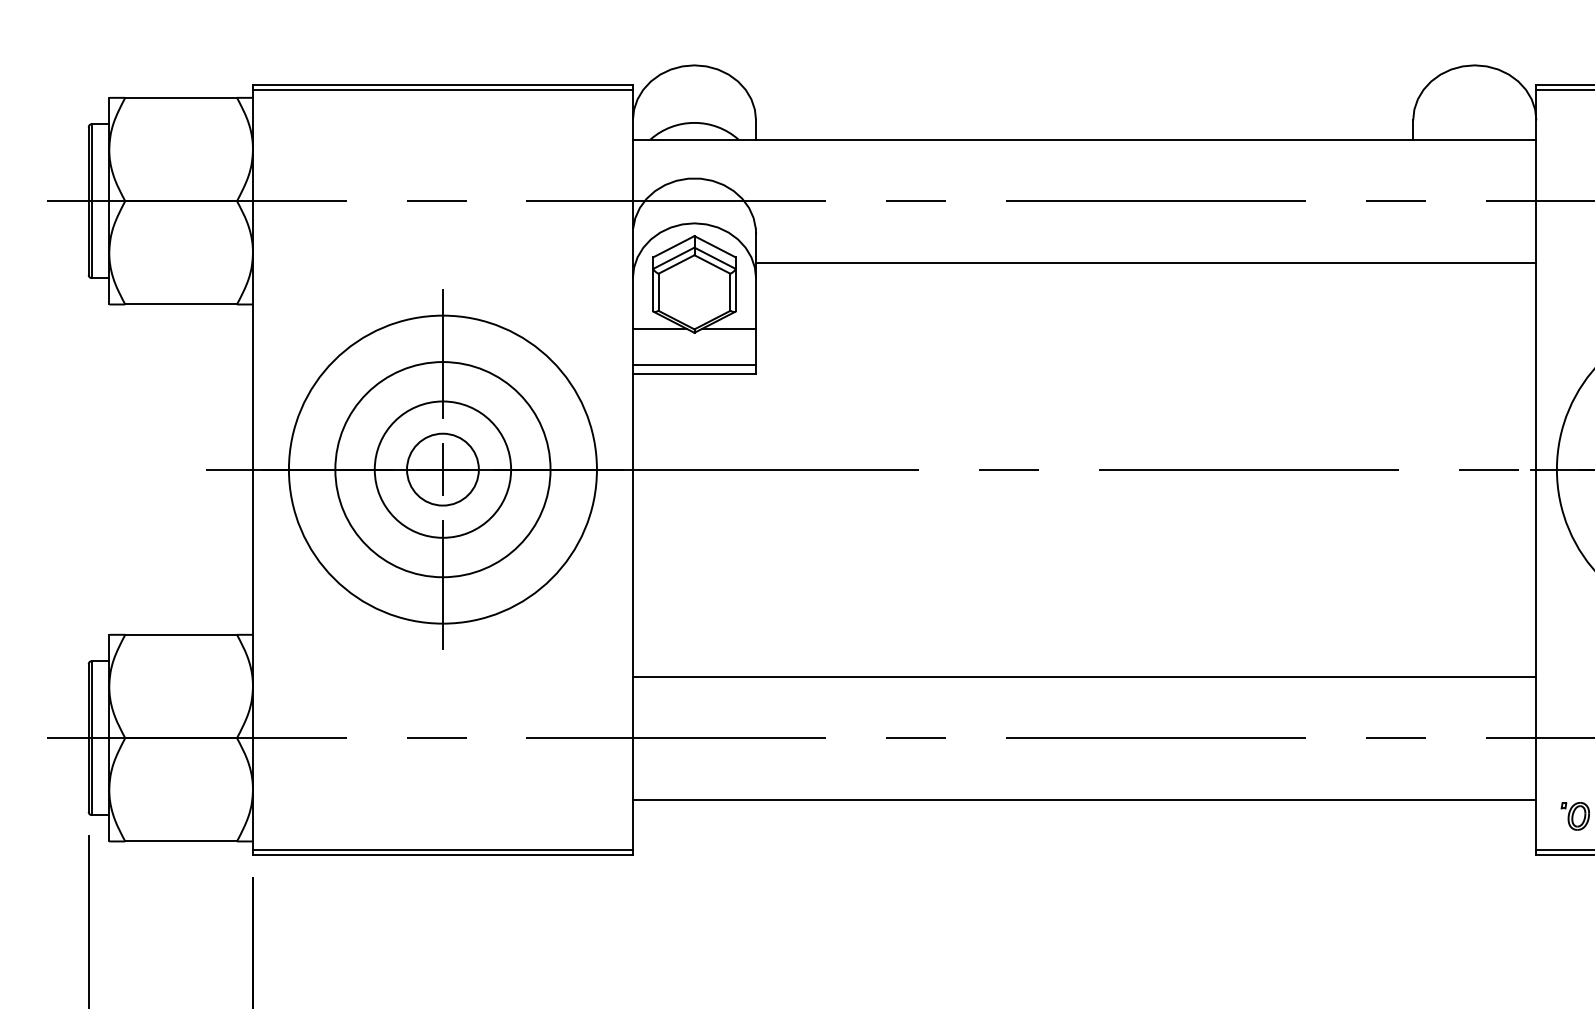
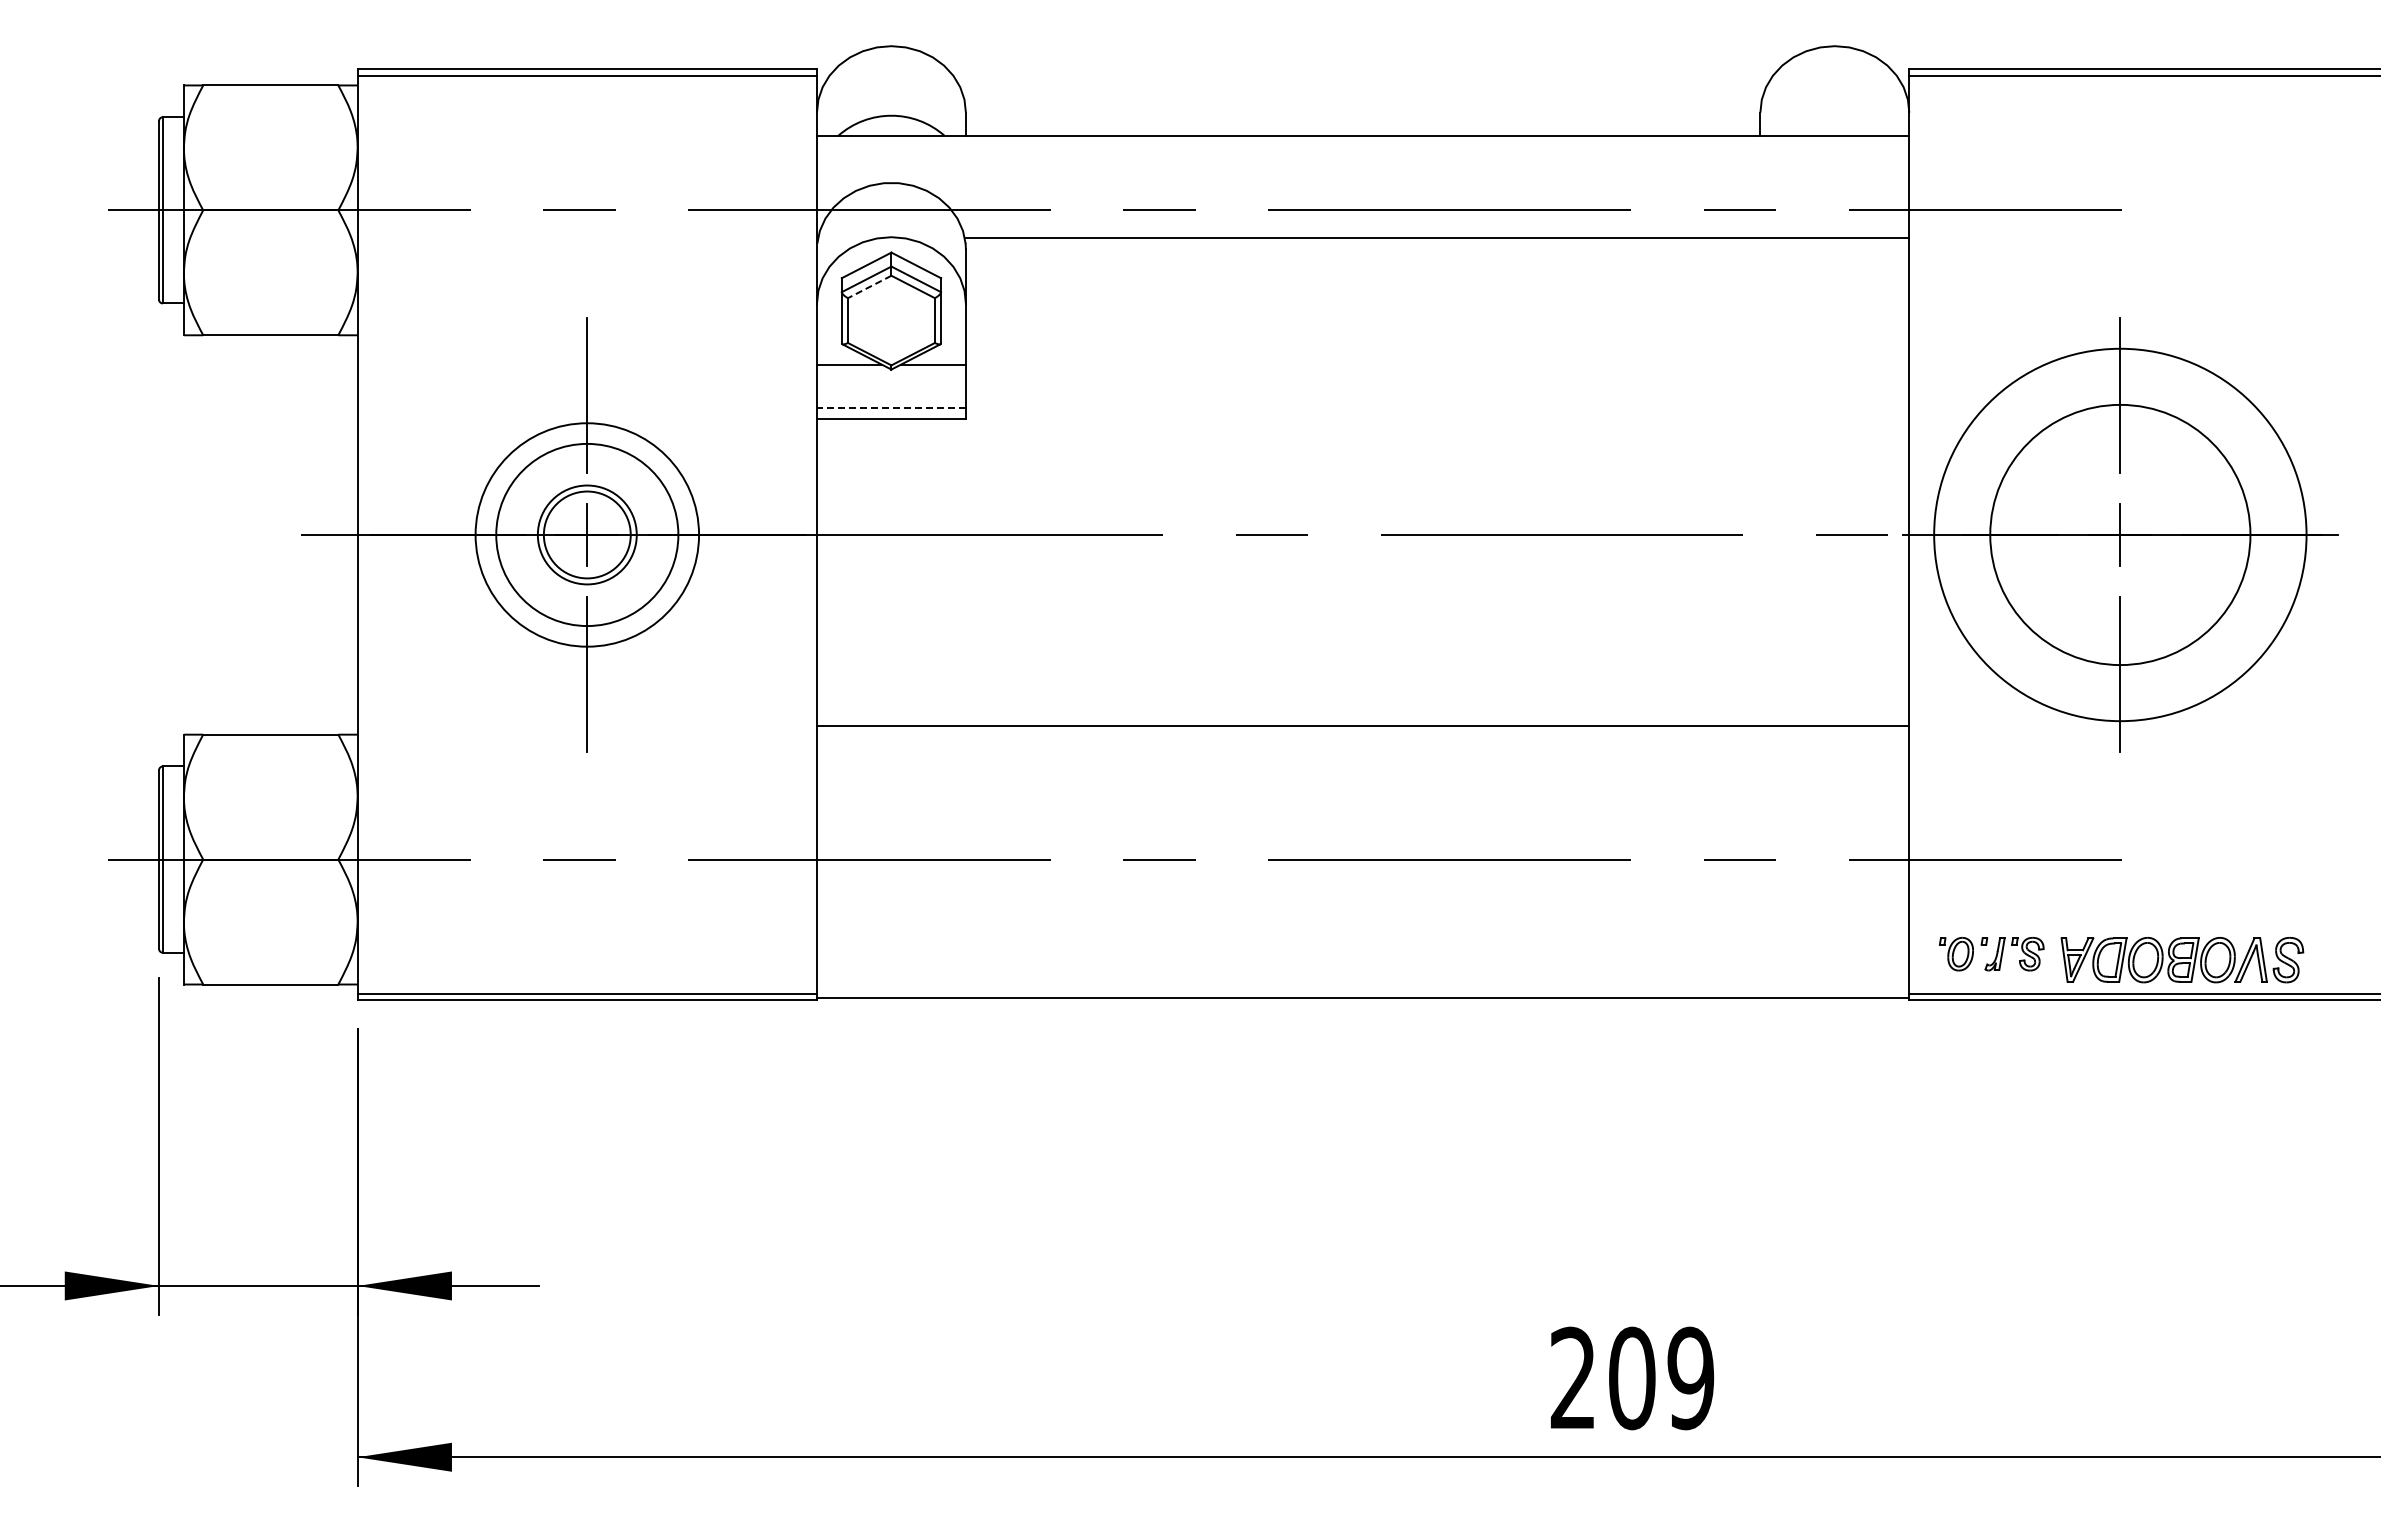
line: (1146, 262) -> (1437, 237), moved
line: (676, 264) -> (869, 287), solid -> dashed
line: (693, 365) -> (890, 408), solid -> dashed
circle: (442, 469) -> (586, 534), size x0.6
circle: (443, 469) -> (587, 534), size x0.6
circle: (443, 469) -> (587, 534), size x0.7
line: (1084, 676) -> (1362, 726), moved
line: (1084, 800) -> (1362, 998), moved

